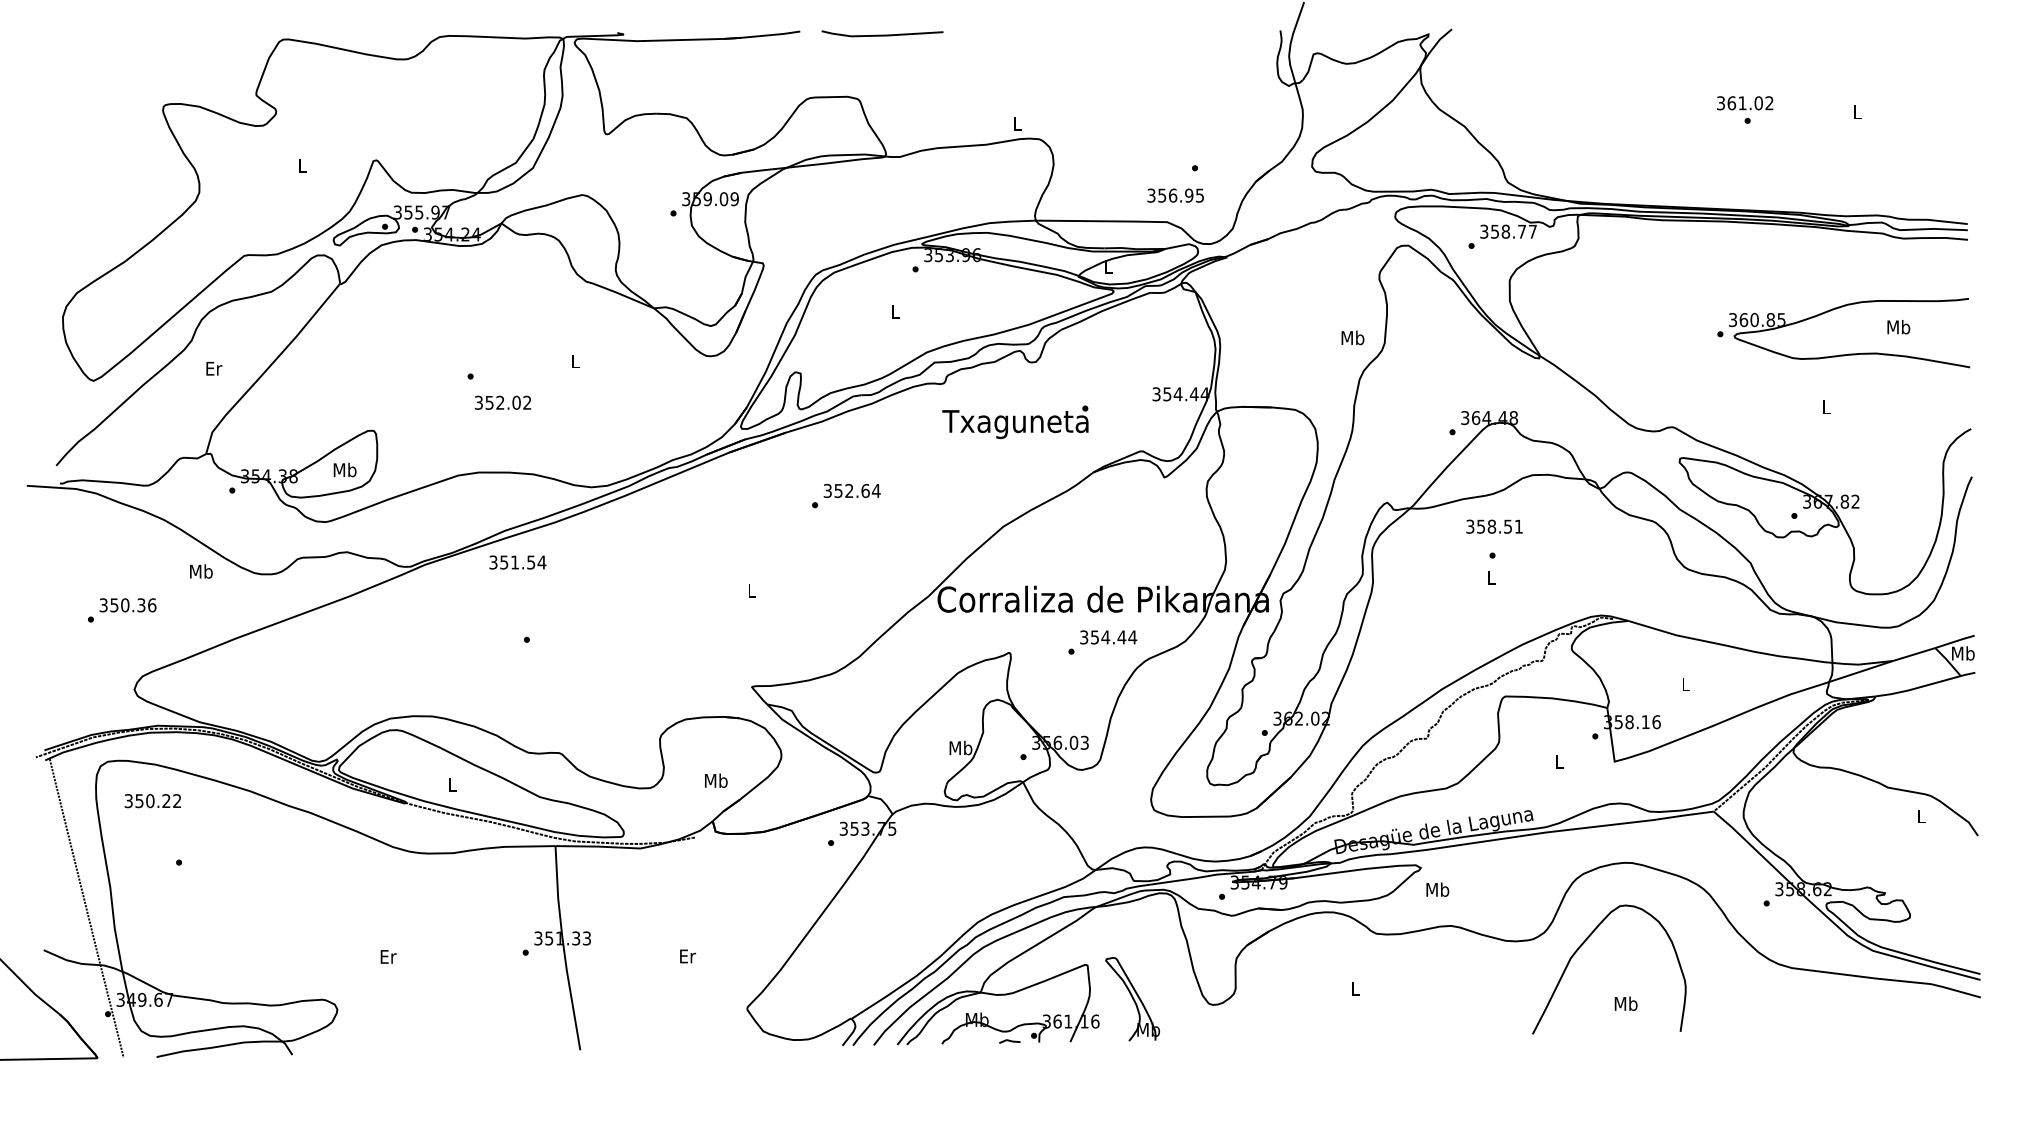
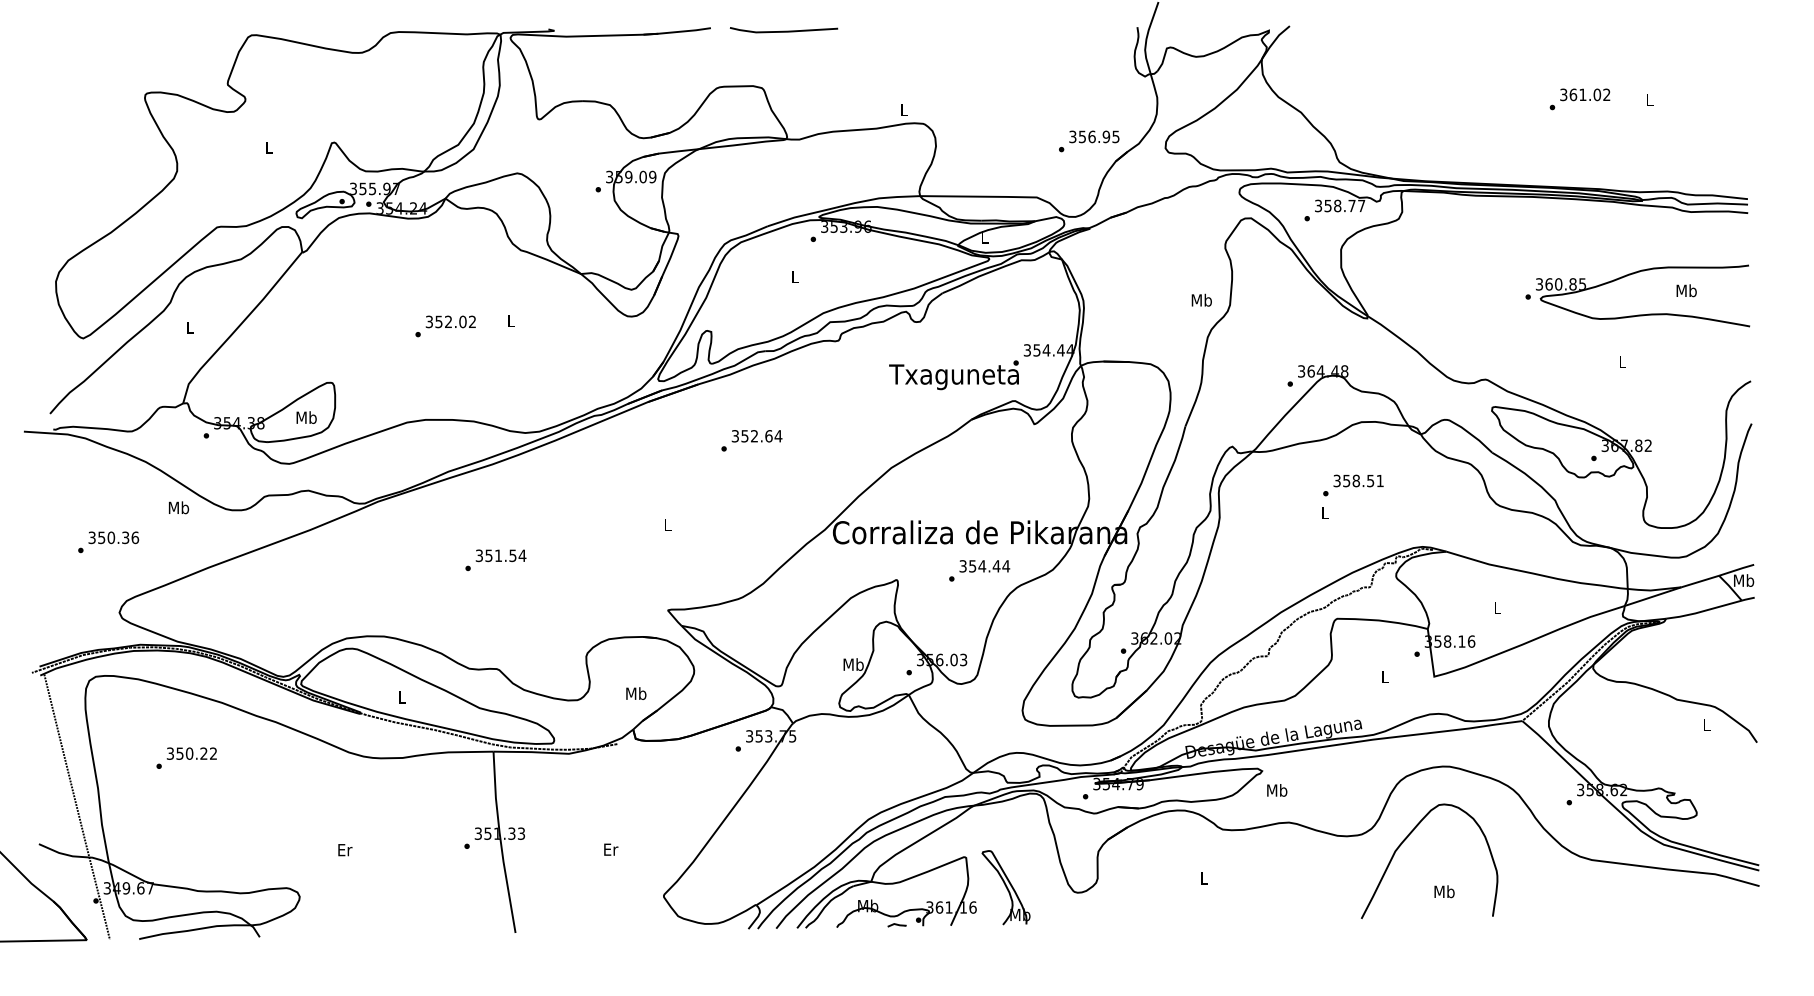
text: (1745, 102) -> (1585, 94), moved
text: (1175, 195) -> (1094, 136), moved
text: (214, 368) -> (190, 327), Er -> L
text: (502, 402) -> (450, 321), moved
text: (1014, 422) -> (953, 375), moved
text: (1494, 526) -> (1358, 480), moved
text: (517, 562) -> (500, 555), moved
text: (152, 800) -> (191, 753), moved

